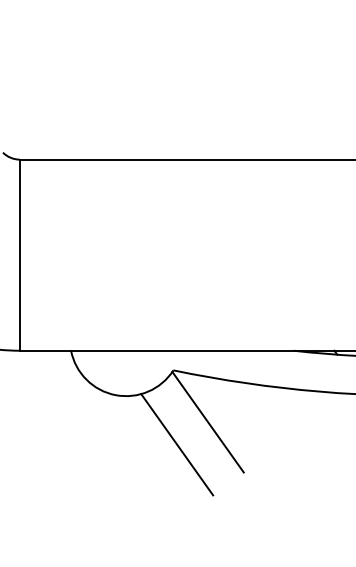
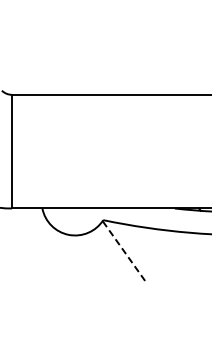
line: (207, 423) -> (123, 251), solid -> dashed
line: (177, 444) -> (105, 264), removed

